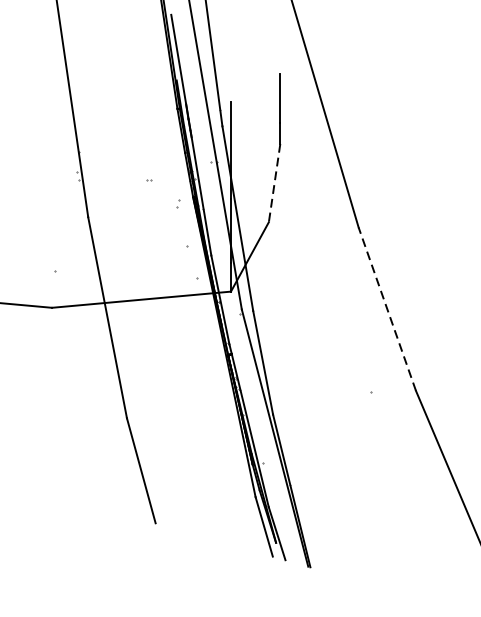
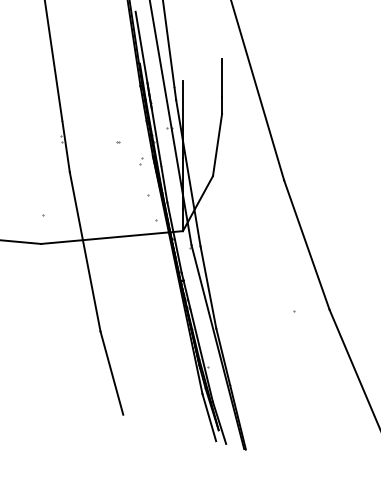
line: (274, 183) -> (217, 145), dashed -> solid
line: (386, 309) -> (306, 245), dashed -> solid

